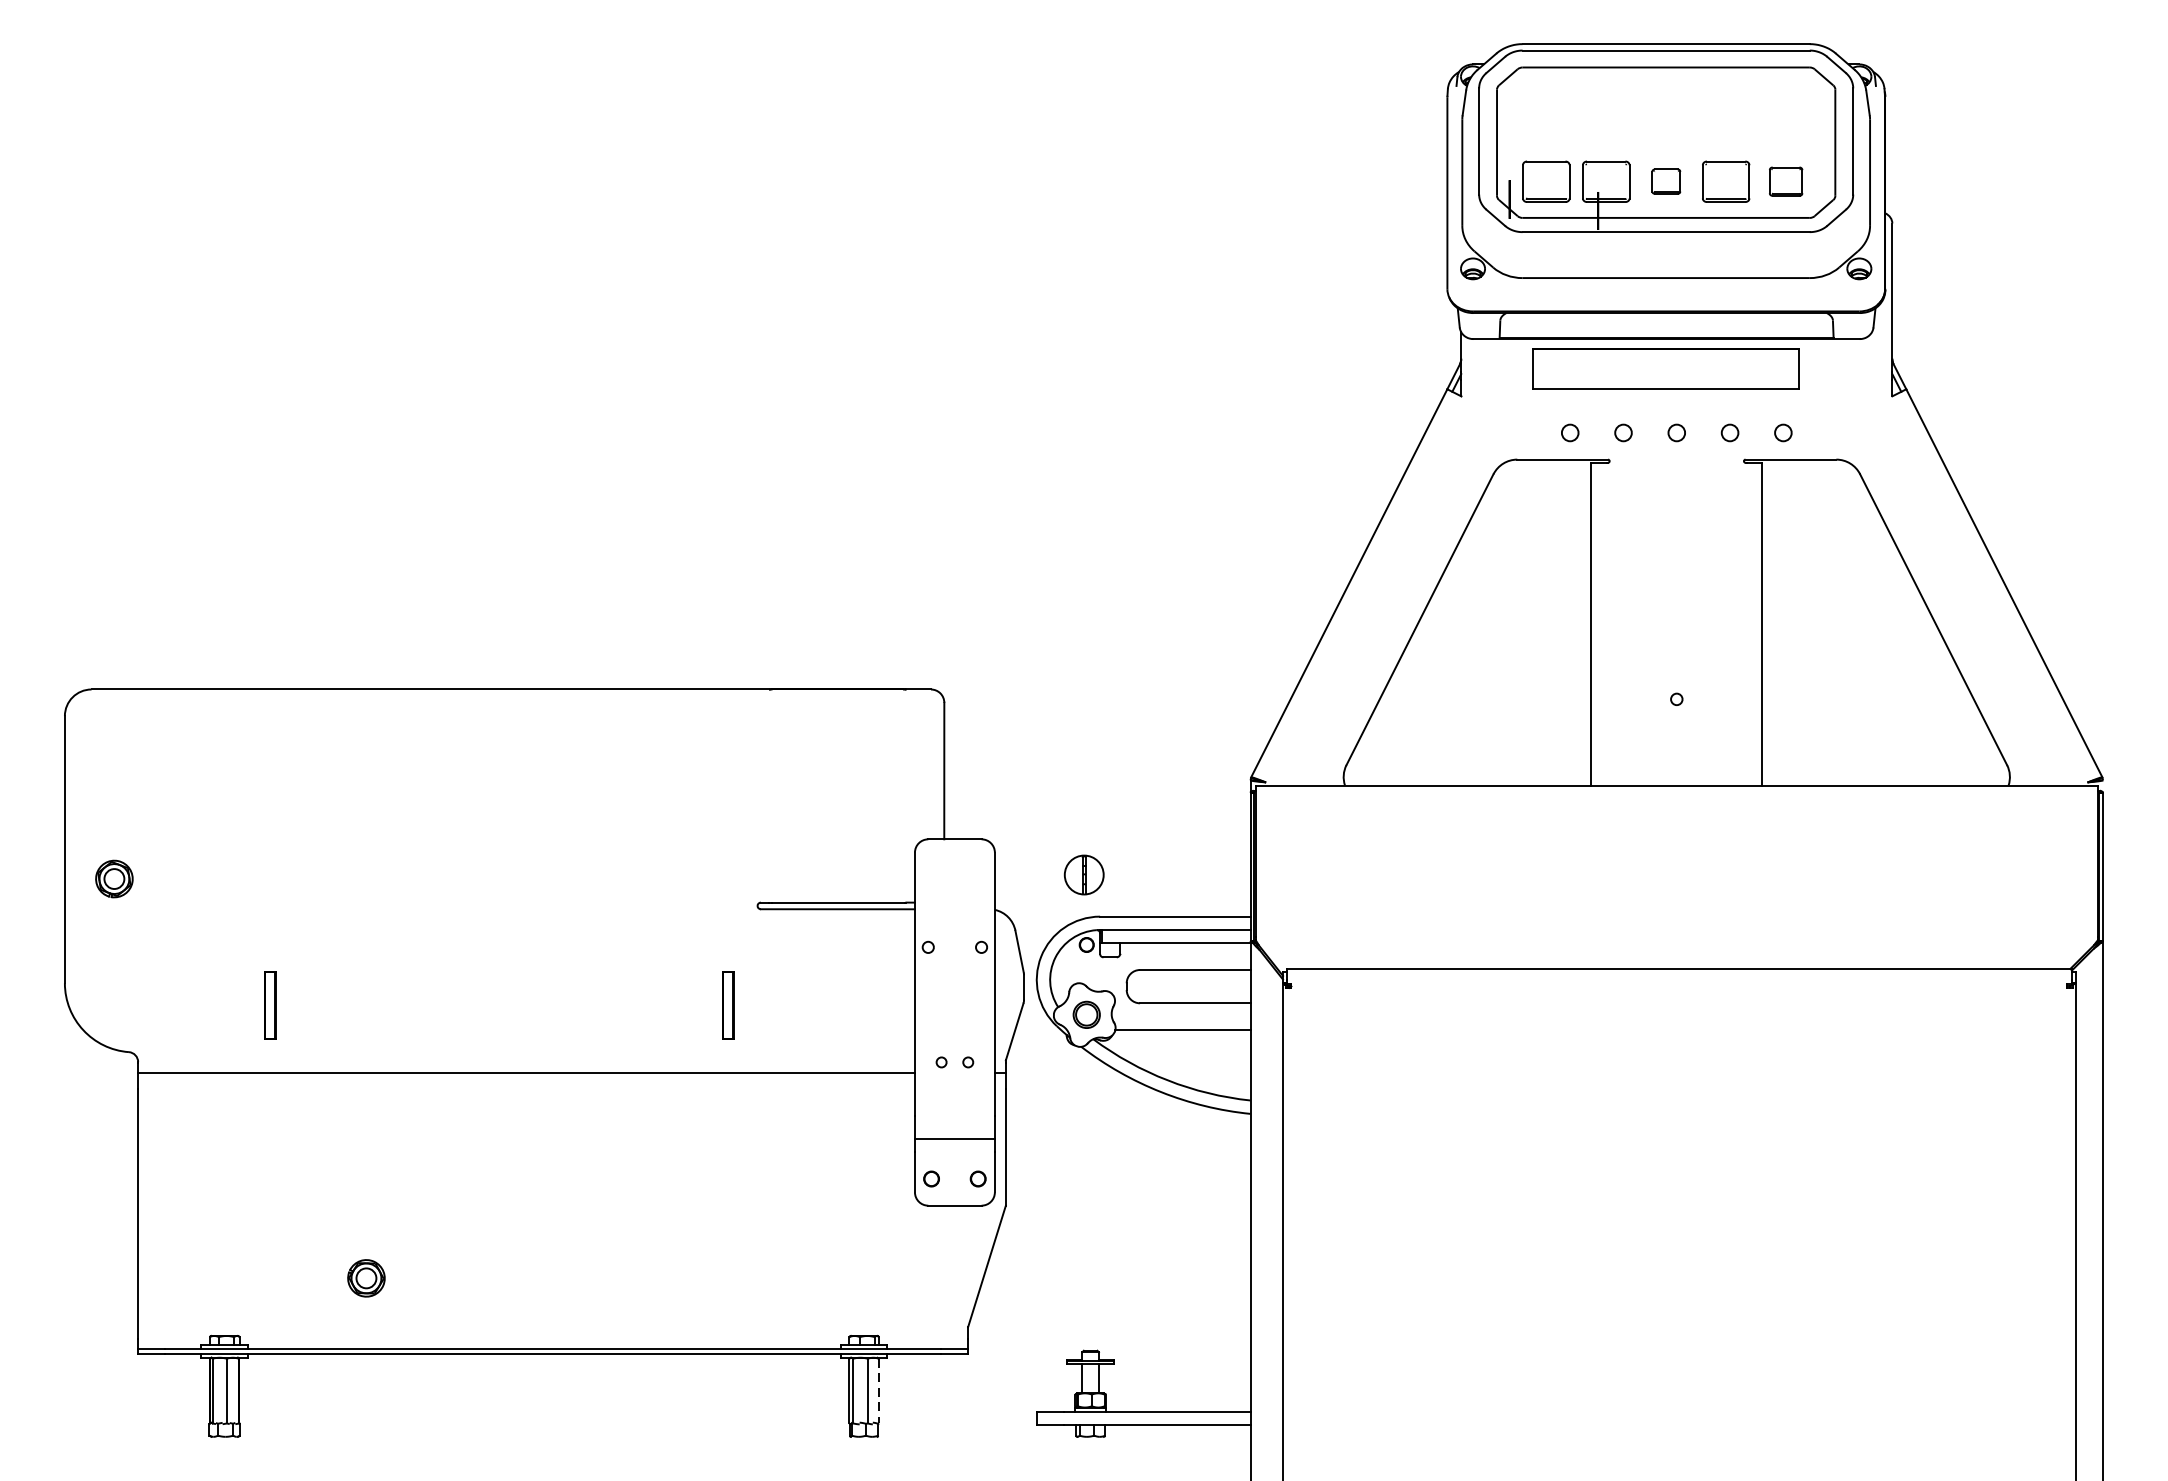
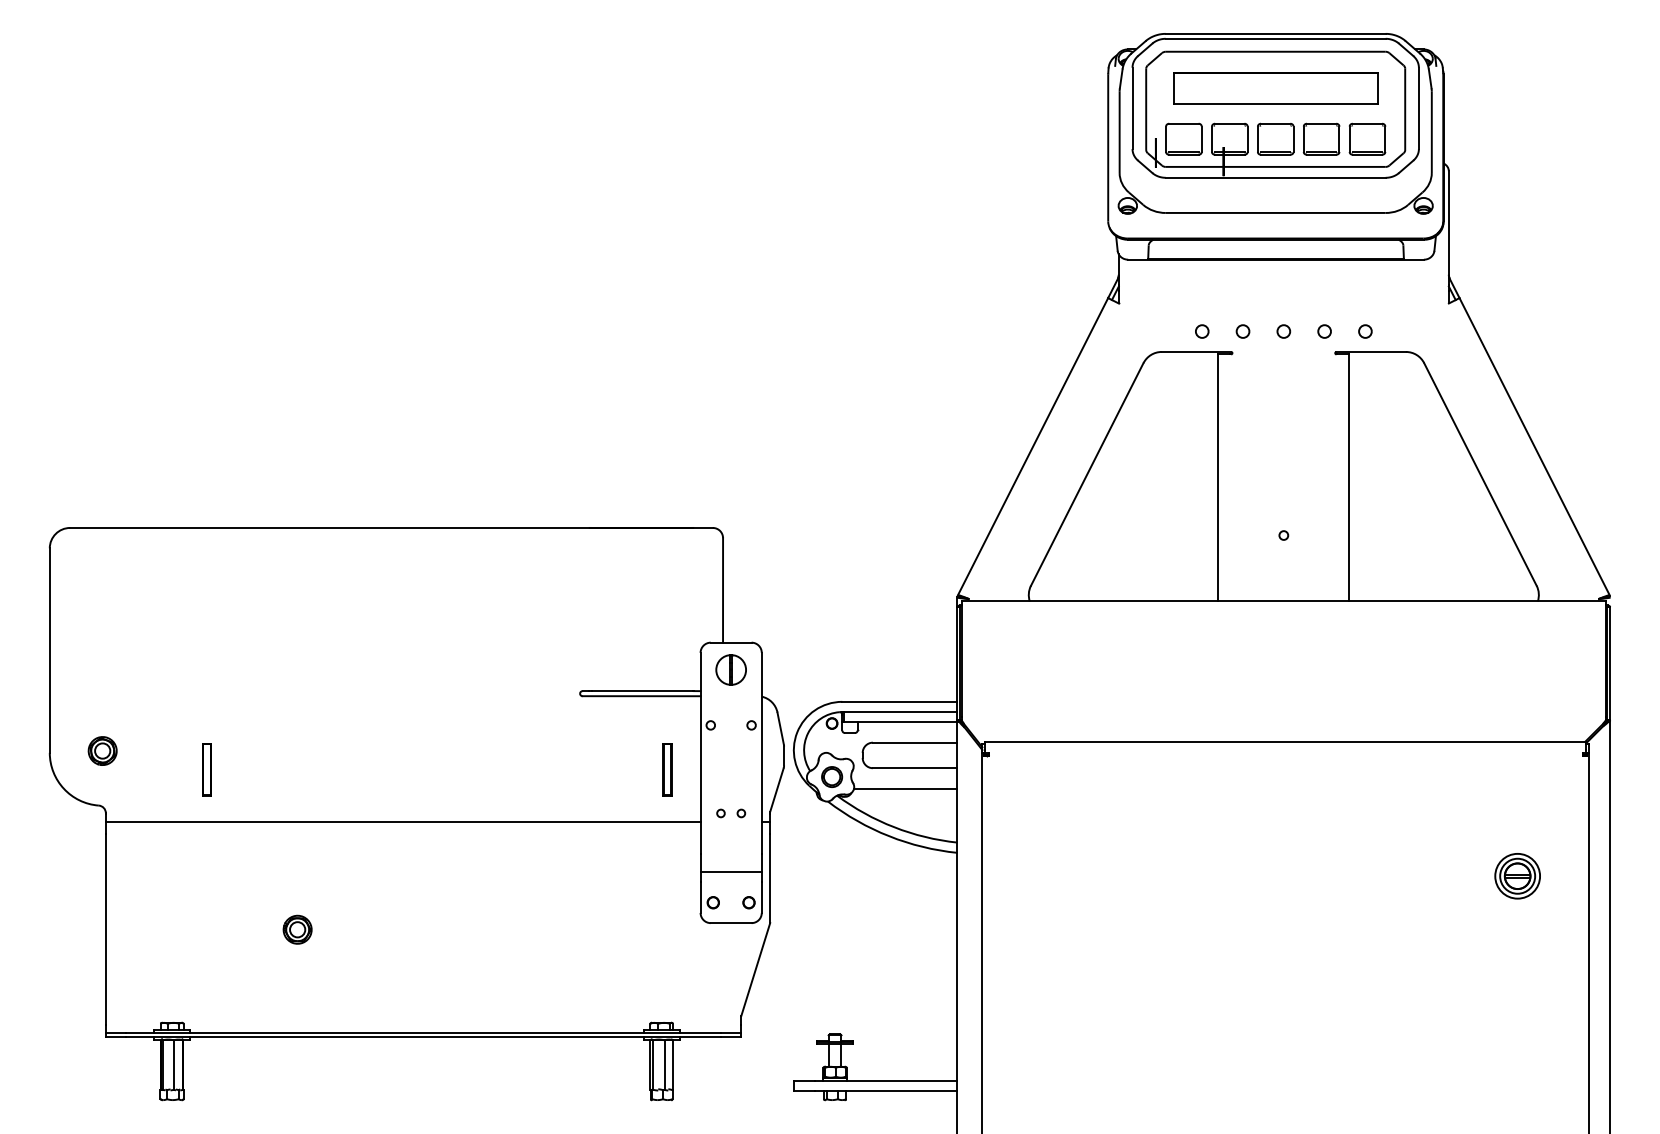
part: (1665, 180) -> (1275, 138), size x1.67
part: (1786, 180) -> (1367, 138), size x1.43
part: (1665, 368) -> (1275, 88), moved
part: (1083, 874) -> (730, 669), moved
part: (114, 878) -> (102, 750), moved
part: (728, 1005) -> (667, 769), moved
part: (1982, 1144) -> (1517, 876), added
part: (366, 1278) -> (297, 929), moved
line: (879, 1391) -> (673, 1065), dashed -> solid

